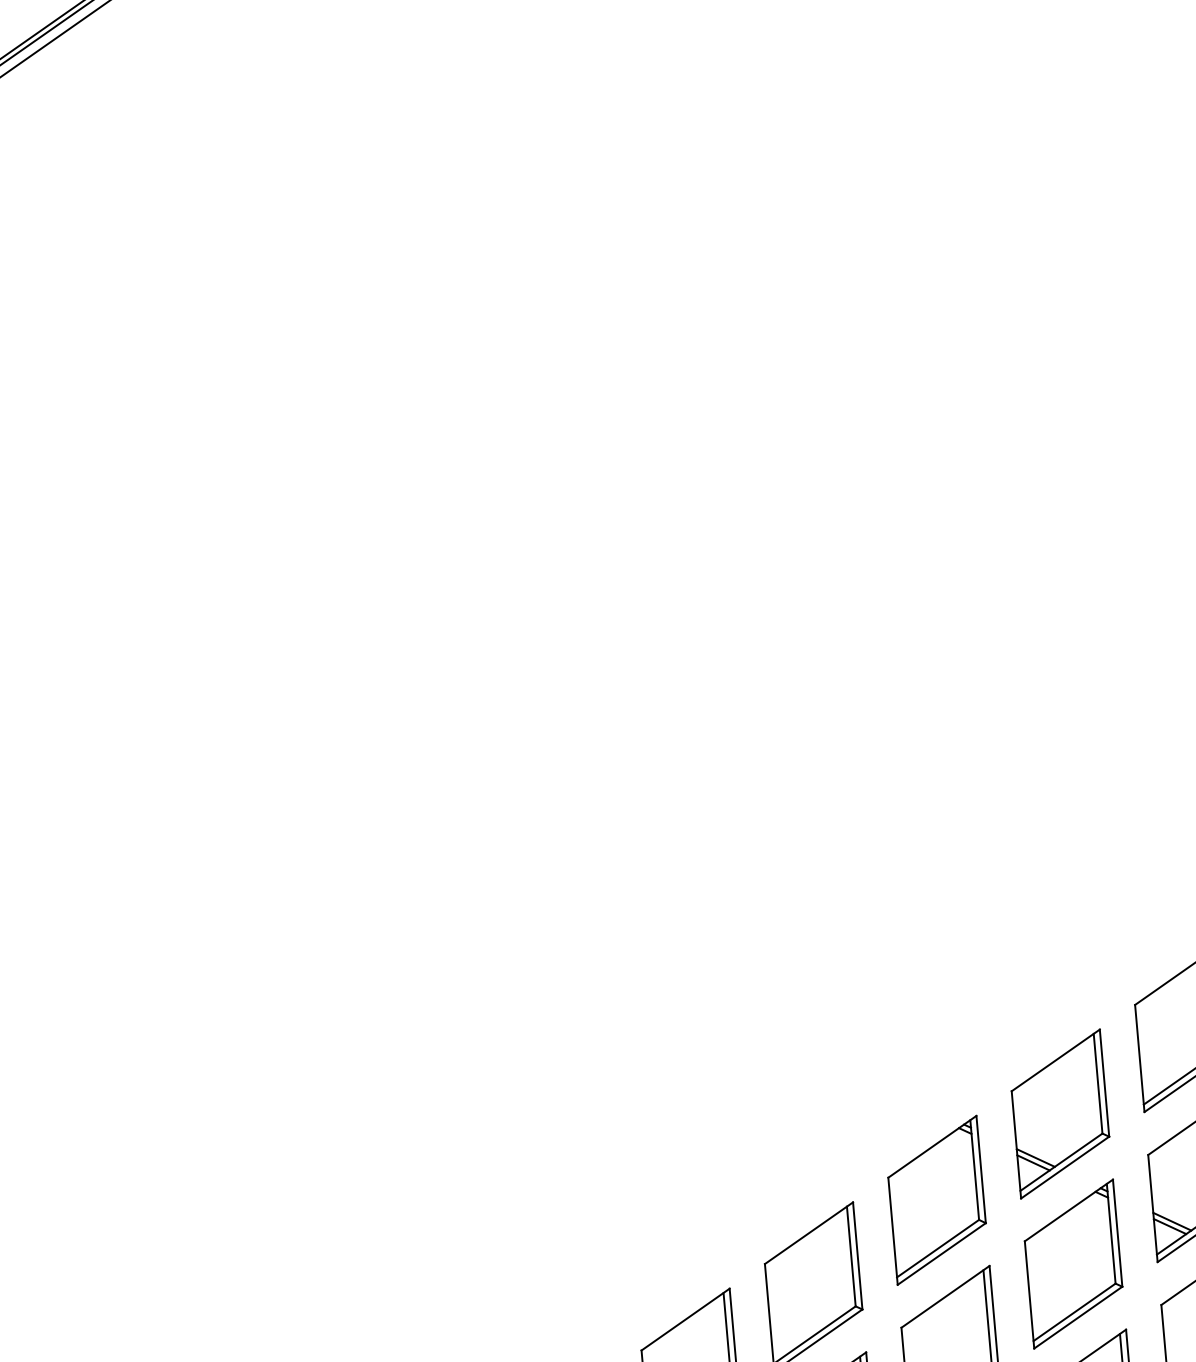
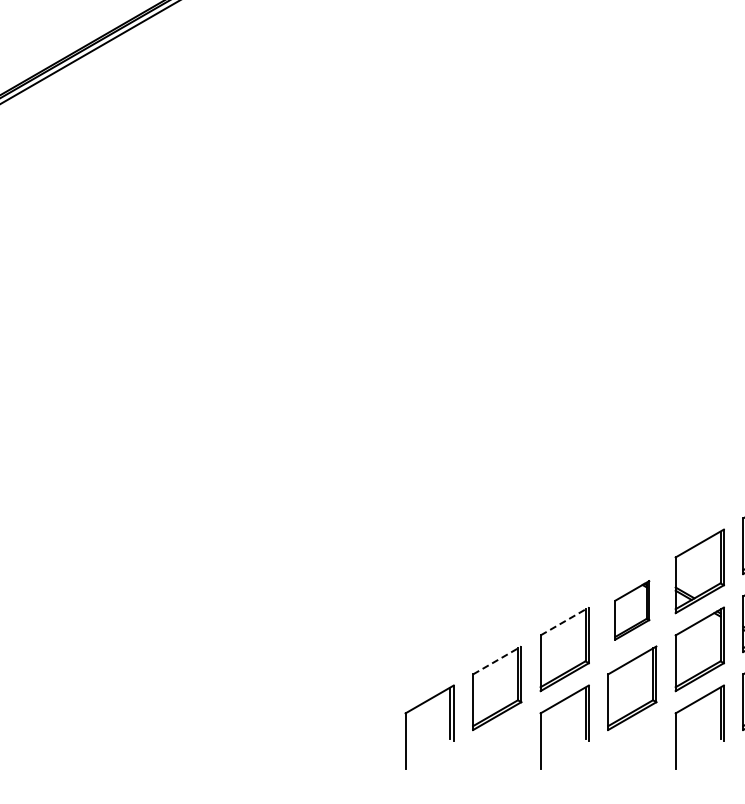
part: (937, 1200) -> (632, 610), size x0.7
line: (808, 1233) -> (564, 621), solid -> dashed
line: (686, 1319) -> (497, 660), solid -> dashed

